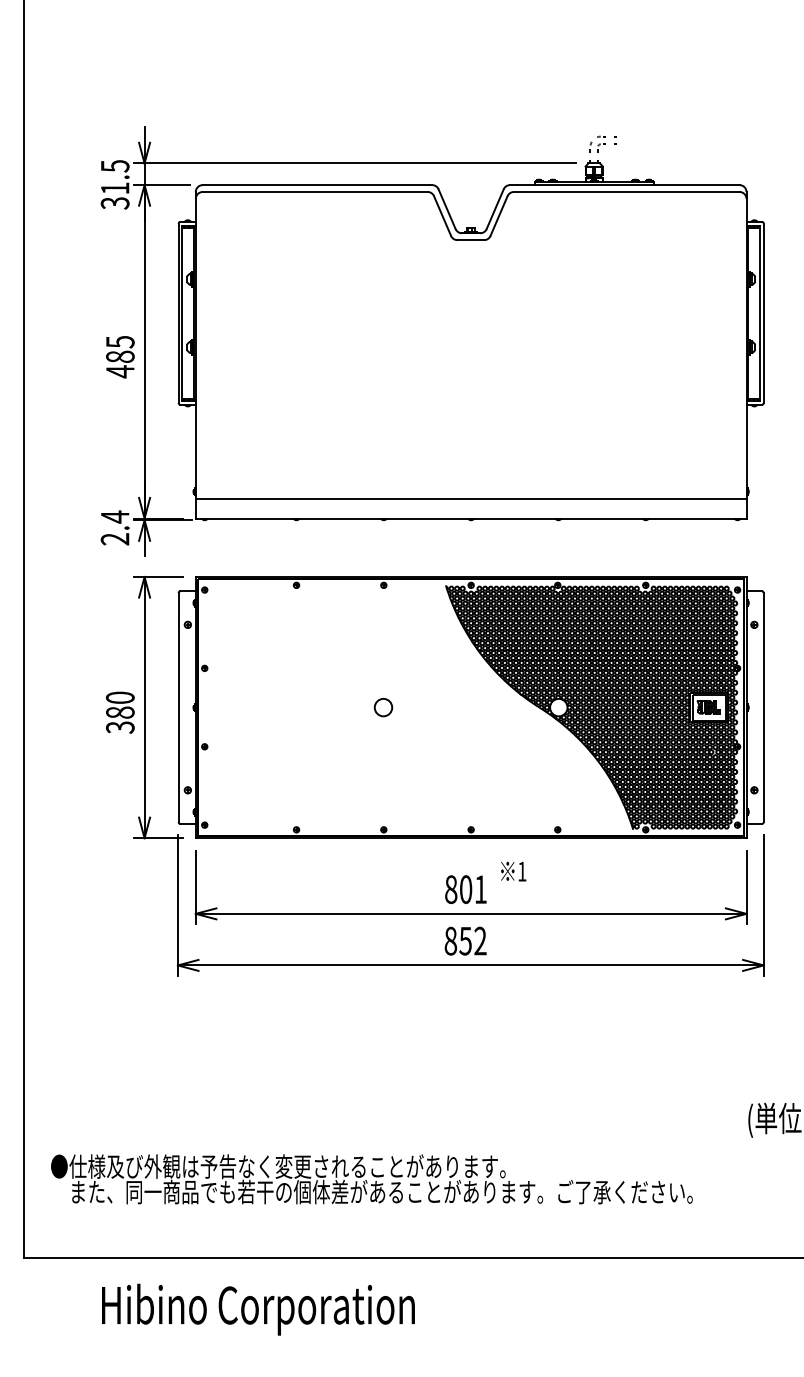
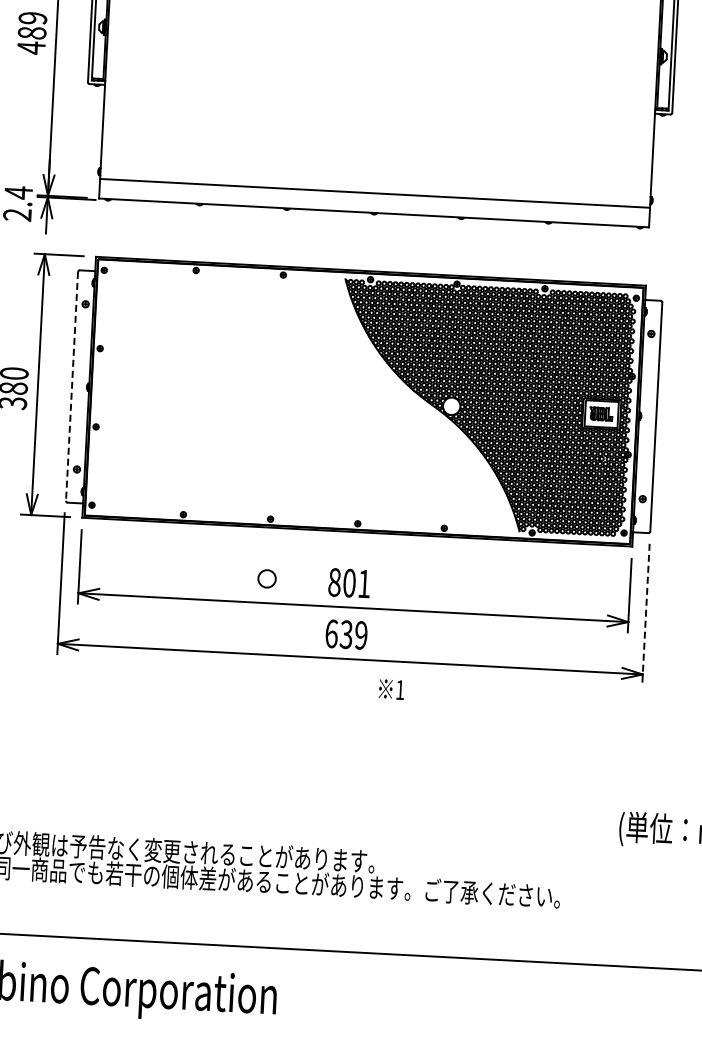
text: (119, 342) -> (32, 18), 485 -> 489
line: (178, 707) -> (71, 386), solid -> dashed
circle: (383, 707) -> (267, 578), moved
text: (513, 871) -> (391, 689), moved
line: (763, 905) -> (645, 614), solid -> dashed
text: (465, 940) -> (346, 634), 852 -> 639

